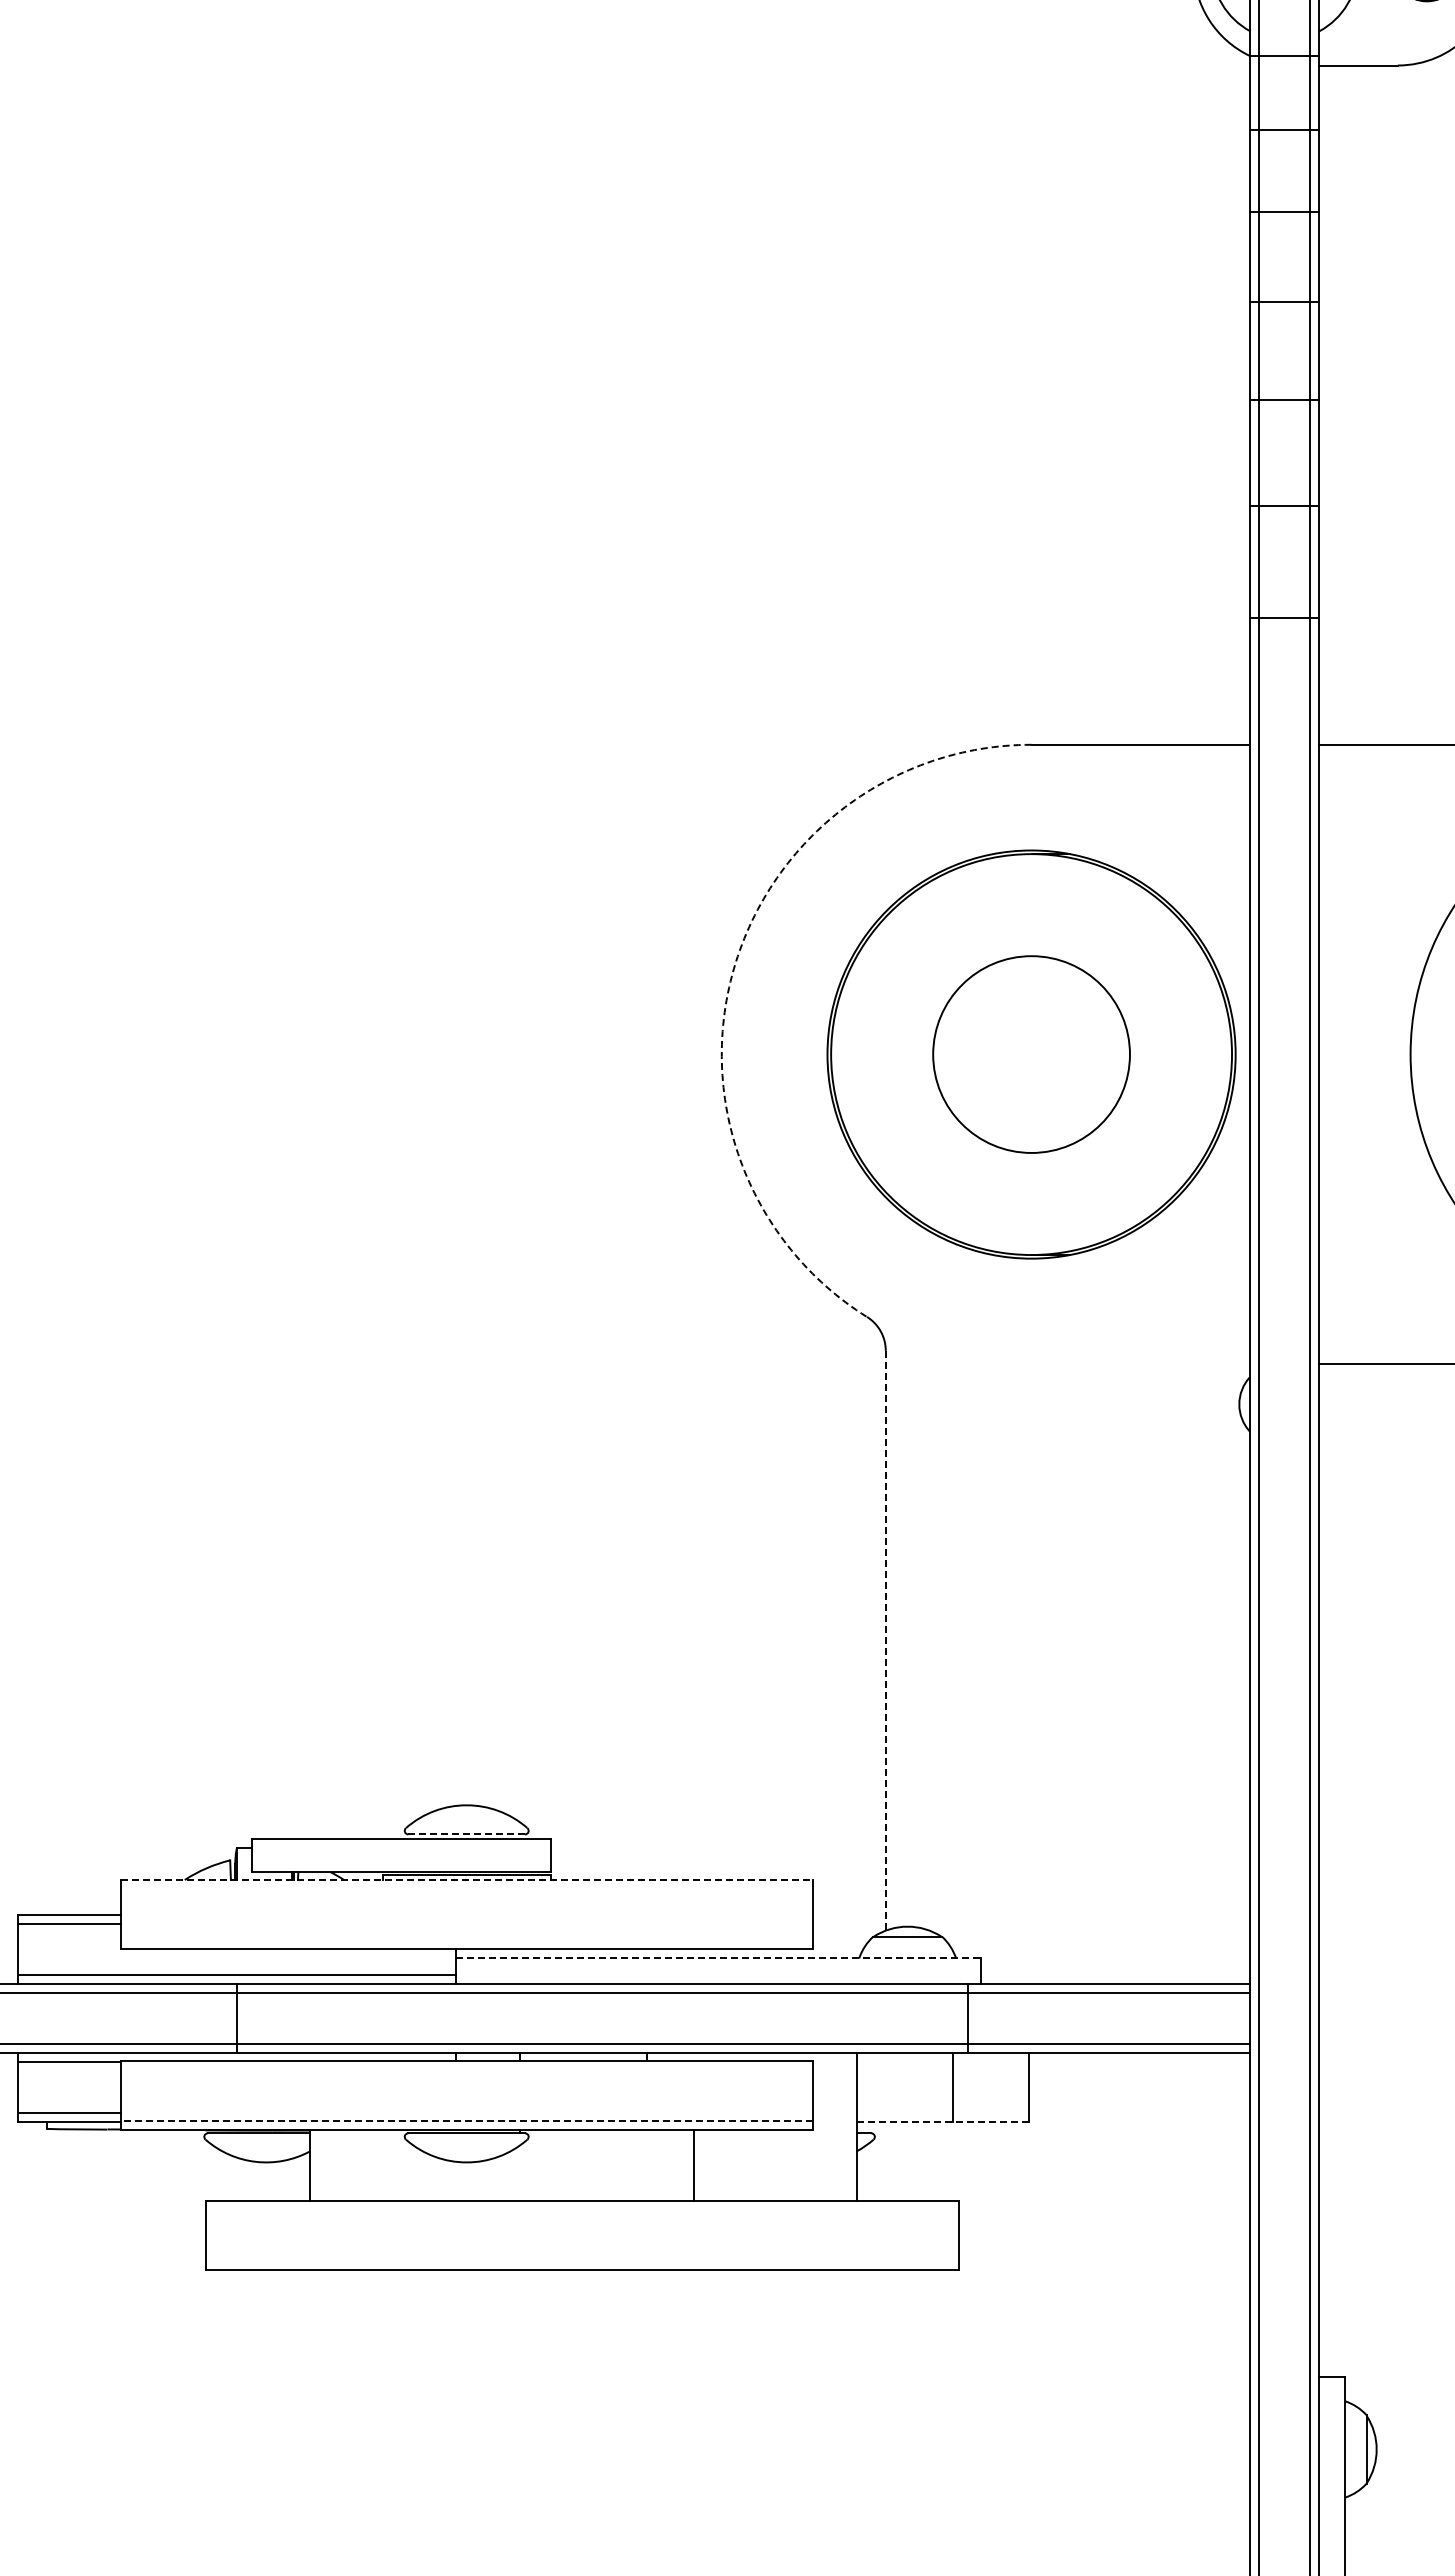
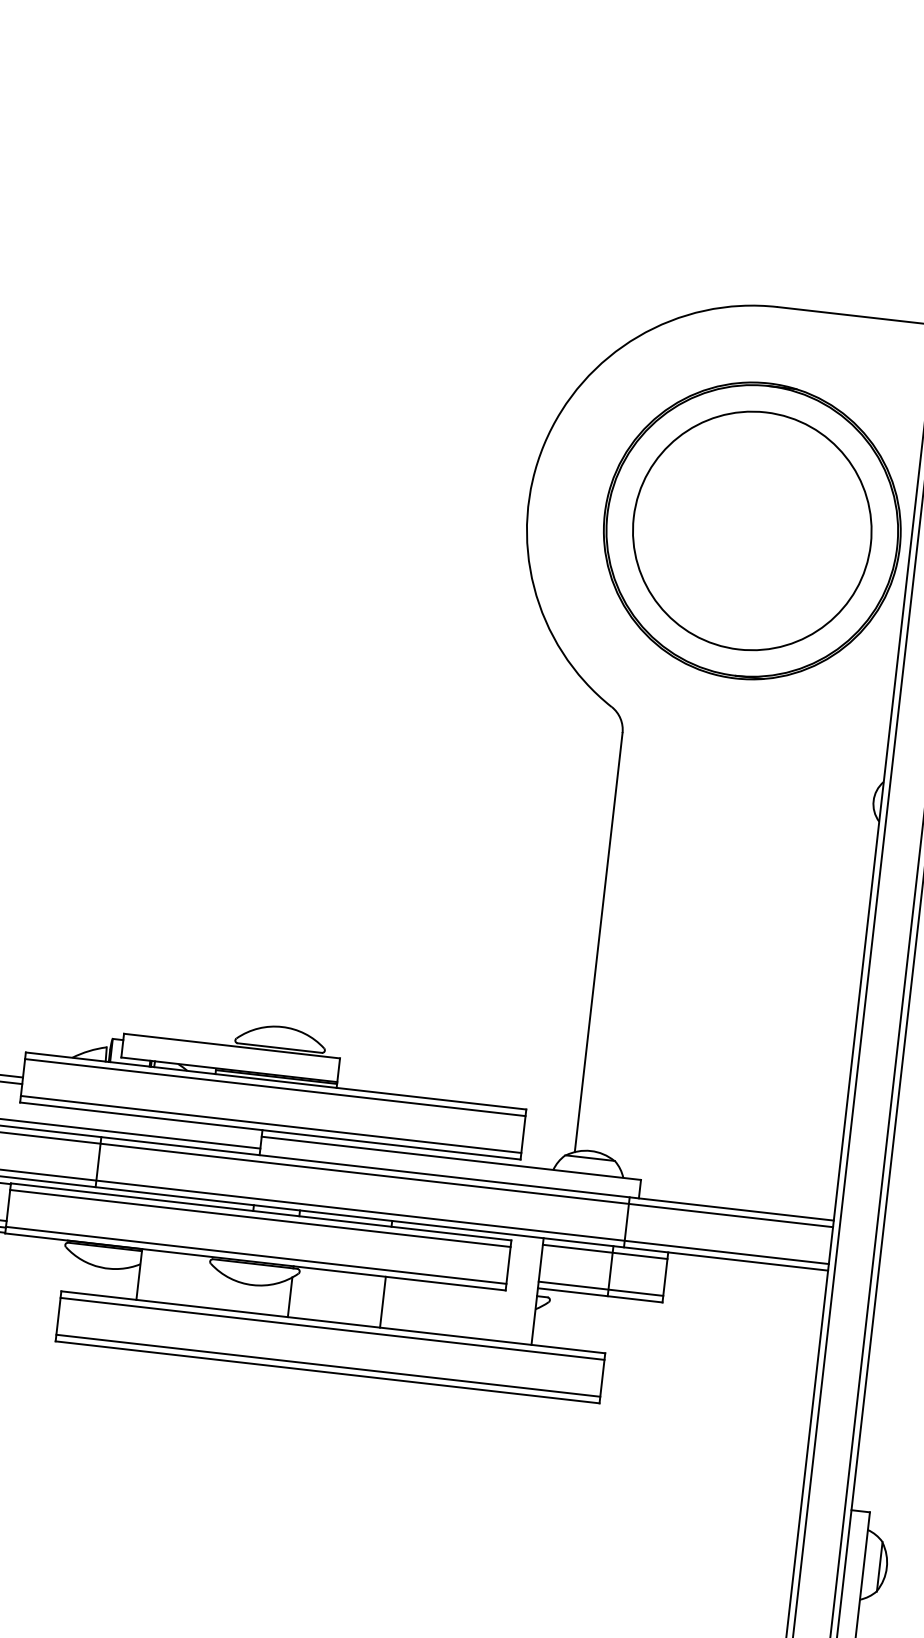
arc: (733, 968) -> (543, 444), dashed -> solid
circle: (1031, 1054) -> (752, 530), size x1.67
line: (885, 1640) -> (598, 942), dashed -> solid
line: (466, 1834) -> (279, 1048), dashed -> solid
line: (467, 1880) -> (276, 1081), dashed -> solid
line: (466, 1889) -> (275, 1087), added
line: (466, 1940) -> (270, 1124), added
line: (718, 1958) -> (451, 1158), dashed -> solid
line: (942, 2062) -> (604, 1252), added
line: (466, 2070) -> (260, 1218), added
line: (942, 2113) -> (600, 1288), added
line: (466, 2121) -> (256, 1255), dashed -> solid
line: (942, 2122) -> (599, 1295), dashed -> solid
line: (694, 2165) -> (383, 1302), moved
line: (519, 2172) -> (290, 1296), added
line: (582, 2209) -> (332, 1328), added
line: (582, 2260) -> (328, 1365), added

